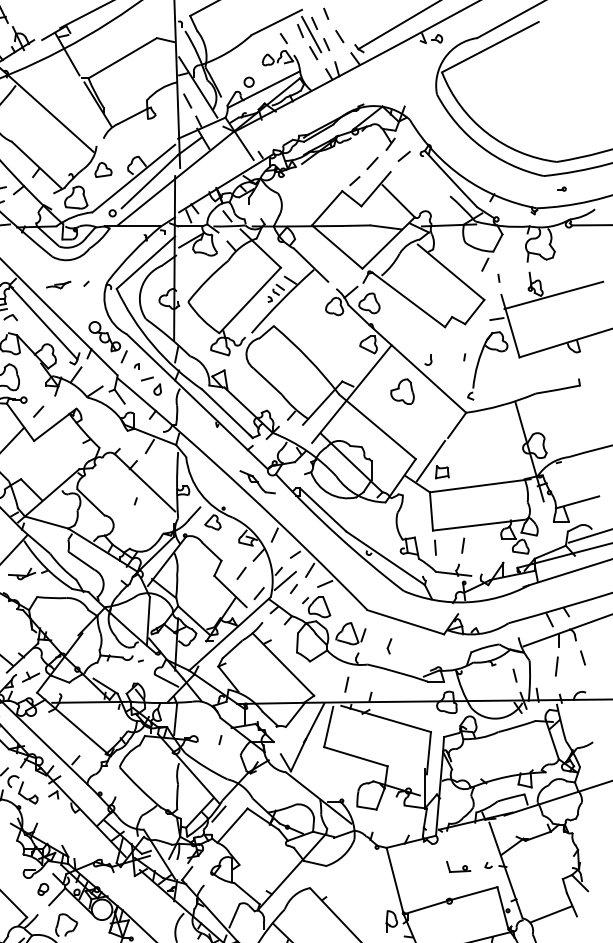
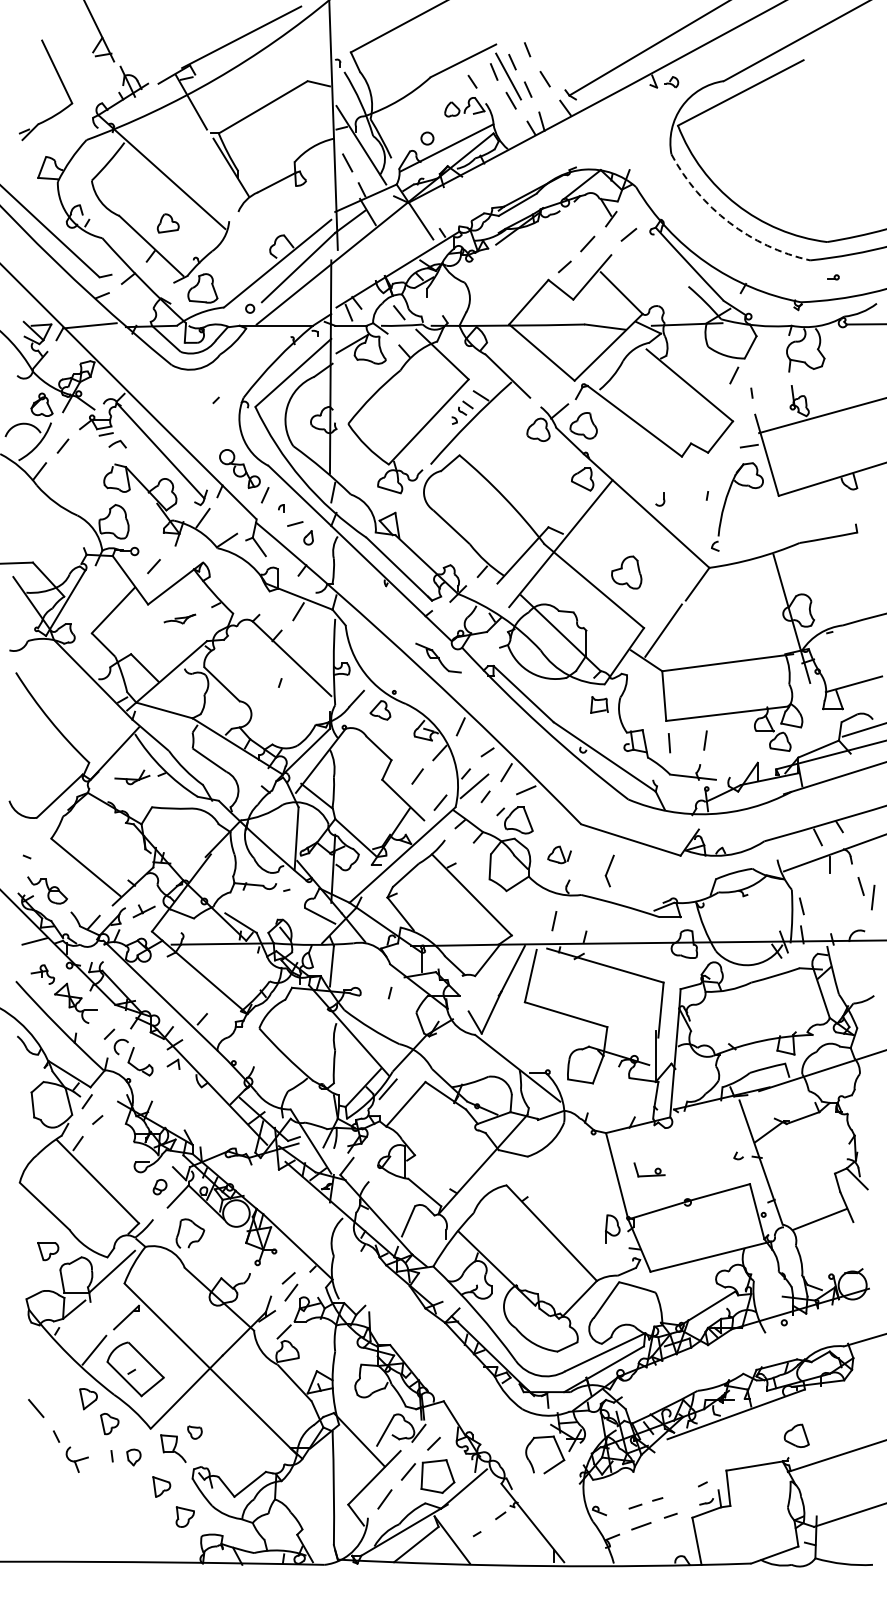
arc: (481, 146) -> (729, 222), solid -> dashed
part: (102, 169) -> (167, 223), moved
part: (58, 284) -> (179, 618), moved
part: (402, 391) -> (626, 572), moved
part: (442, 471) -> (599, 704), moved
part: (350, 633) -> (559, 854), size x0.6
part: (389, 645) -> (609, 870), size x1.6
line: (557, 666) -> (873, 897), moved
line: (514, 675) -> (801, 906), moved
part: (458, 866) -> (649, 1169), moved

